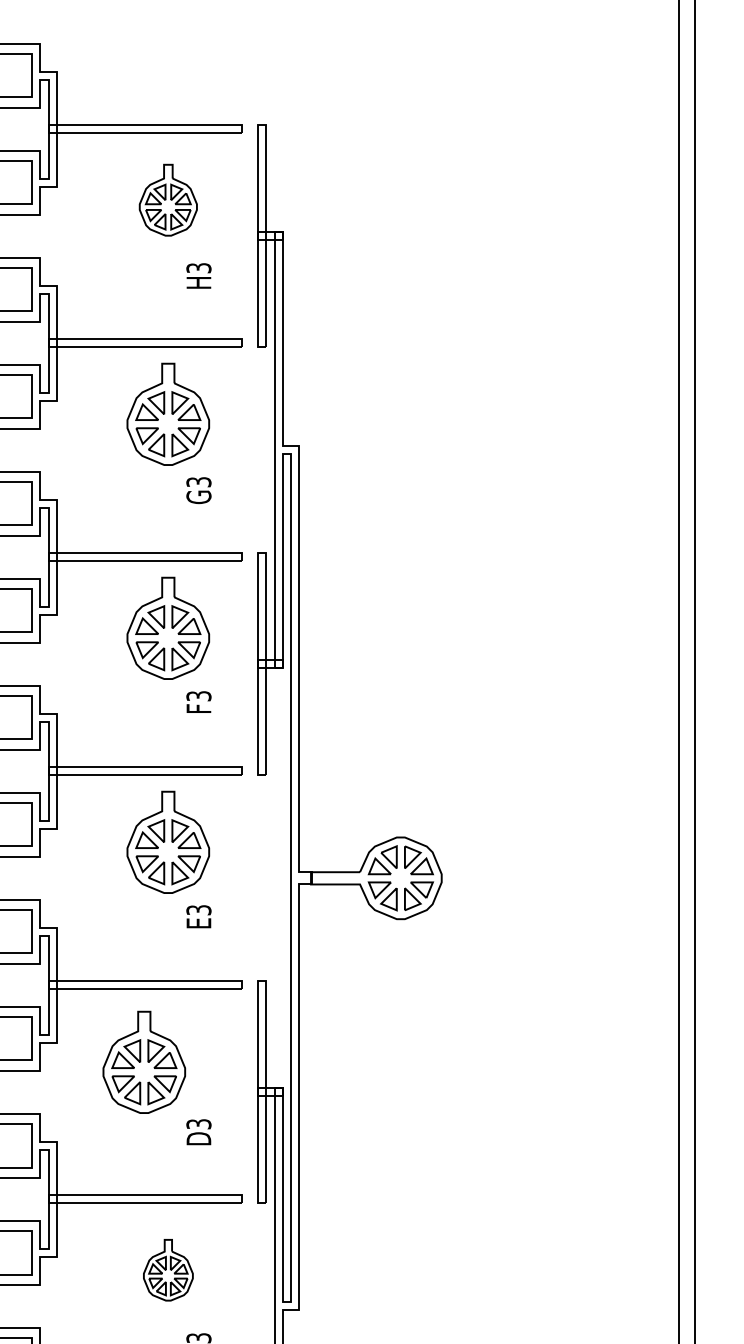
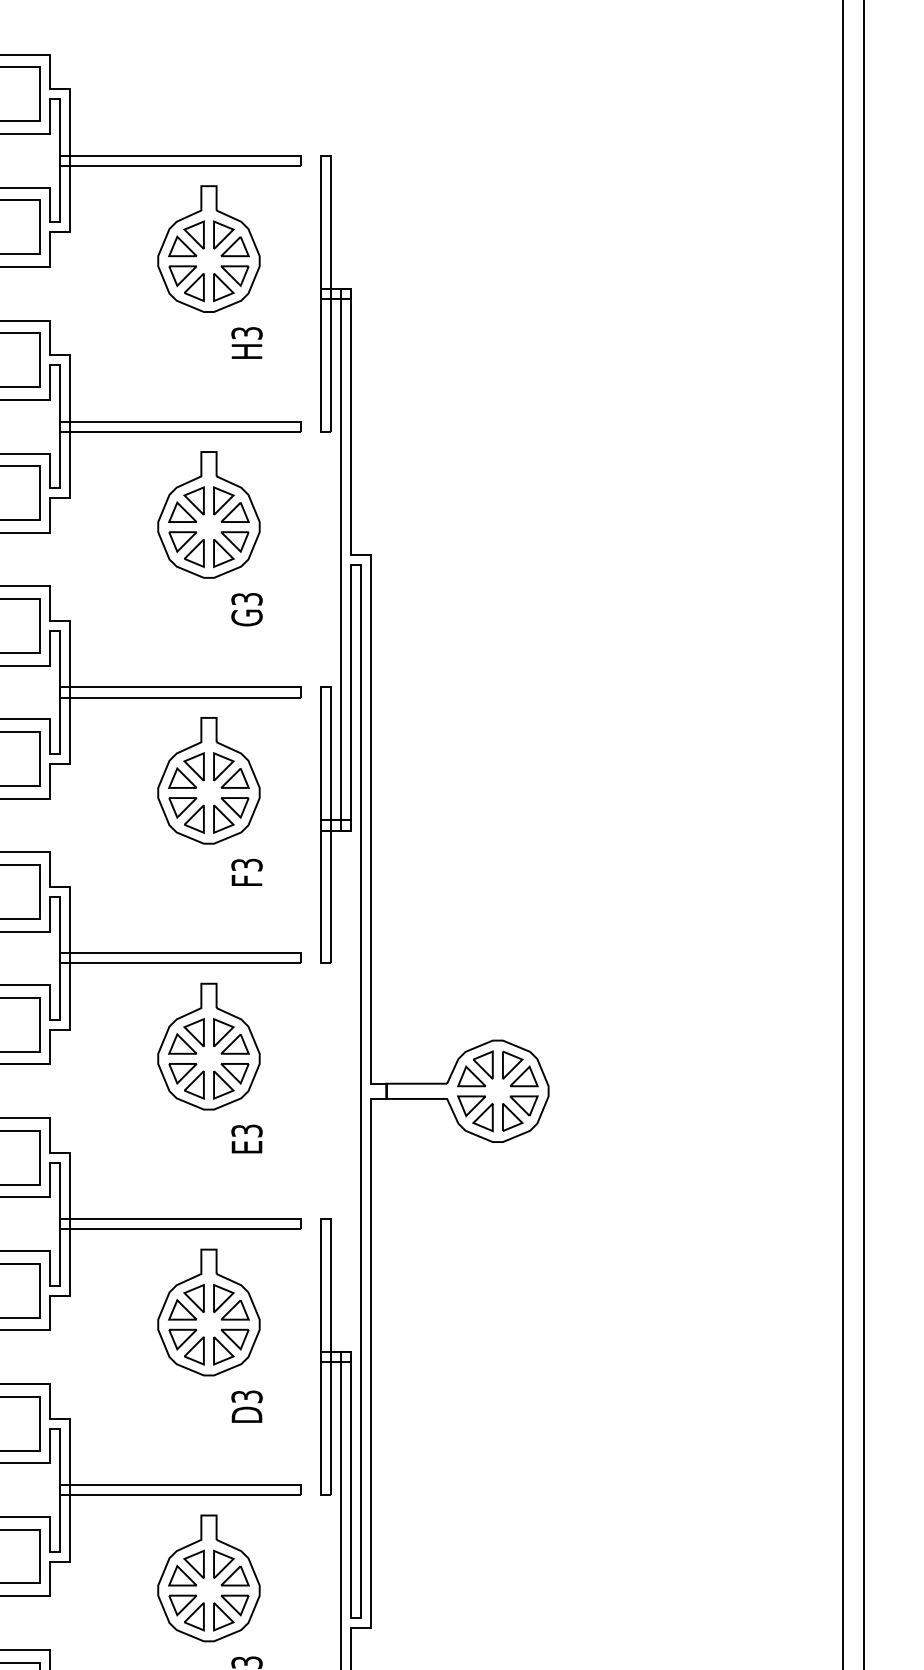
part: (168, 199) -> (209, 248), size x1.43
part: (144, 1061) -> (209, 1311), moved
part: (168, 1269) -> (209, 1577), size x1.67

